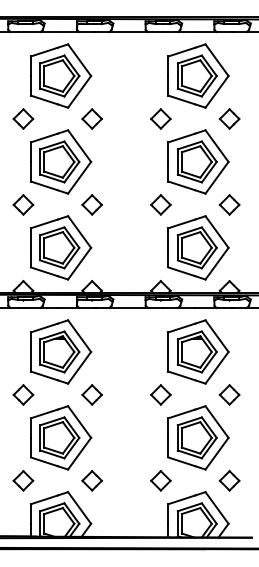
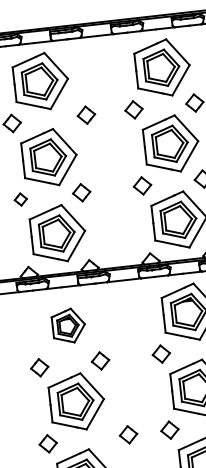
part: (91, 118) -> (85, 114), moved
part: (23, 204) -> (20, 199), size x0.7
part: (61, 351) -> (69, 325), size x0.6
part: (91, 480) -> (127, 434), moved

